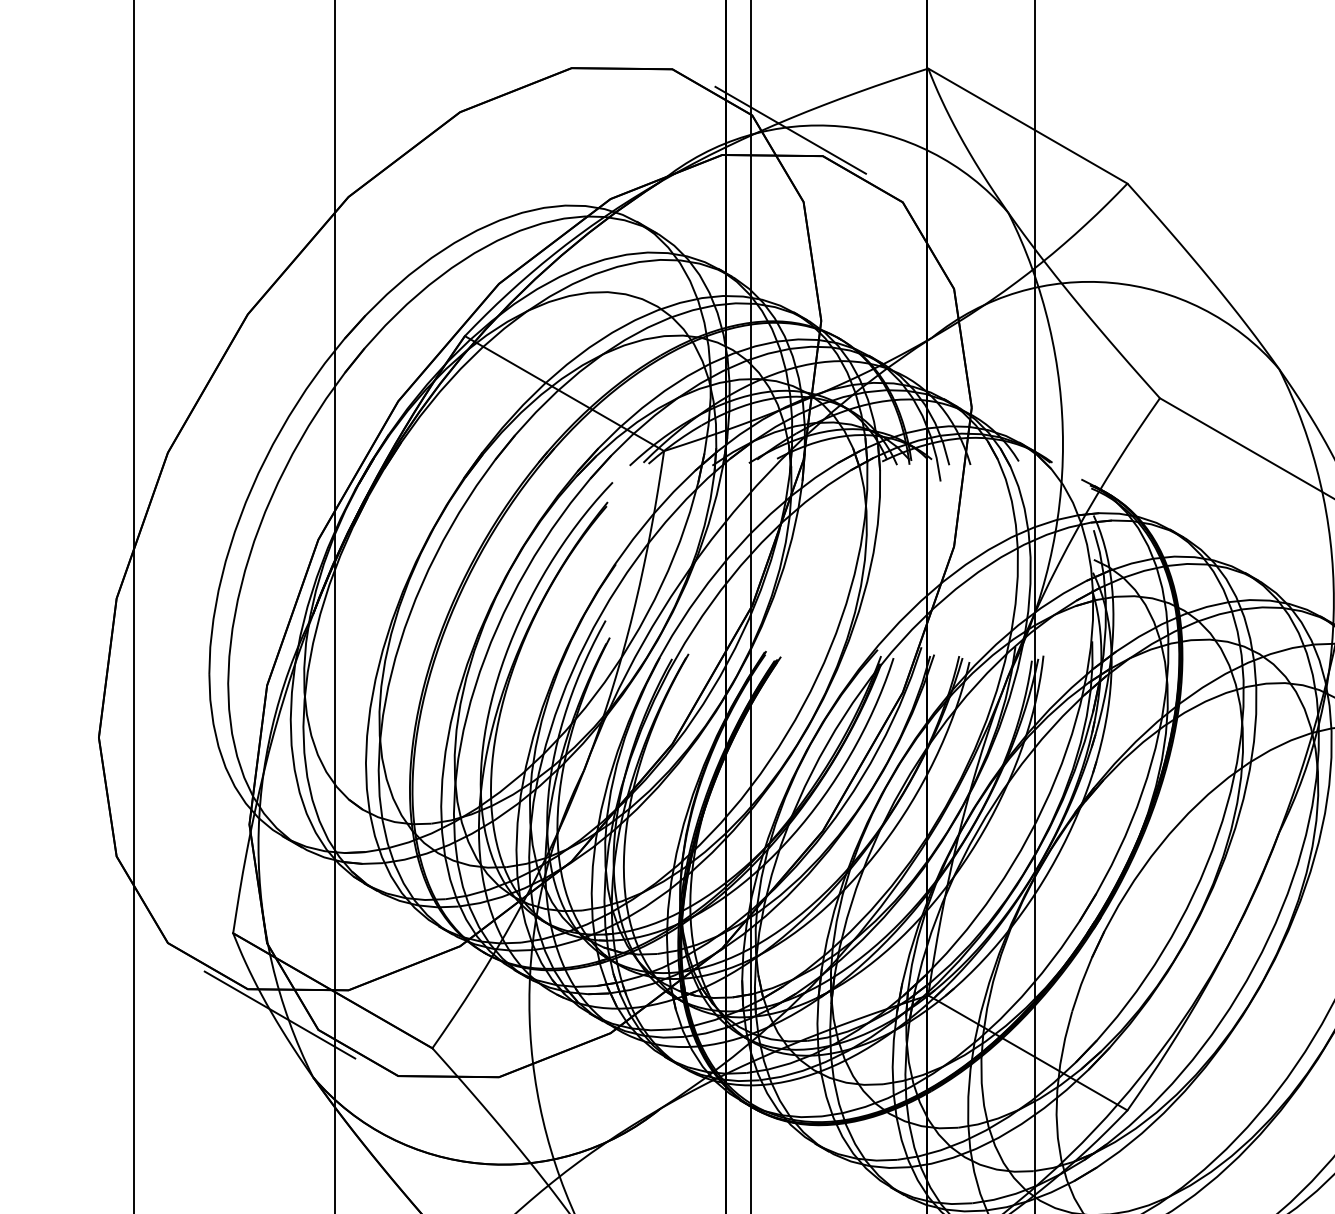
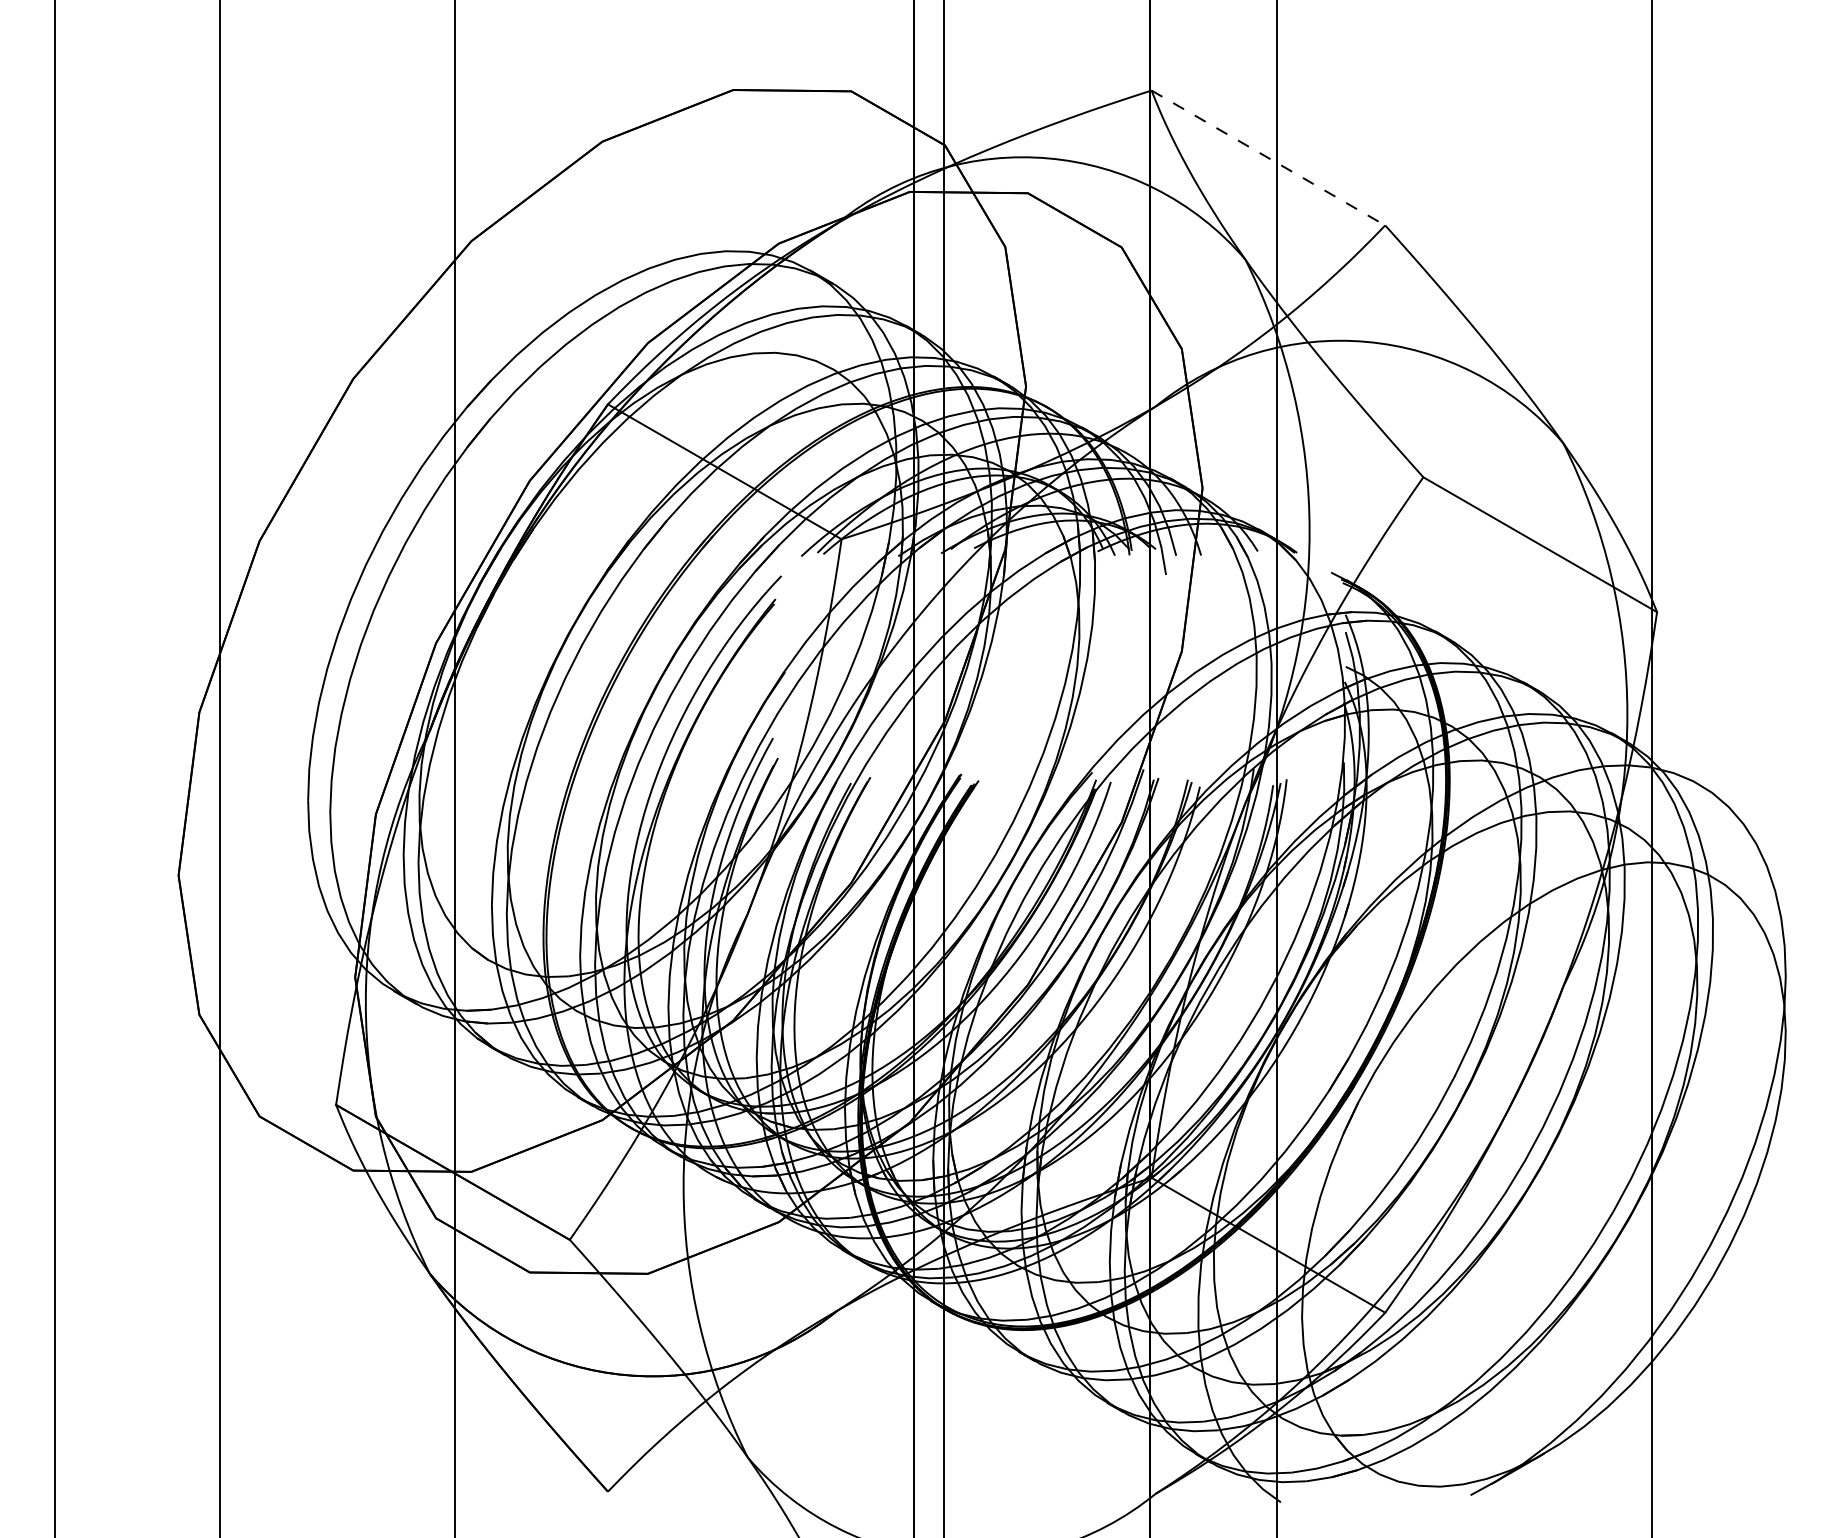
line: (1027, 126) -> (1268, 158), solid -> dashed
line: (790, 129) -> (989, 162), removed
line: (279, 1014) -> (390, 1200), removed

